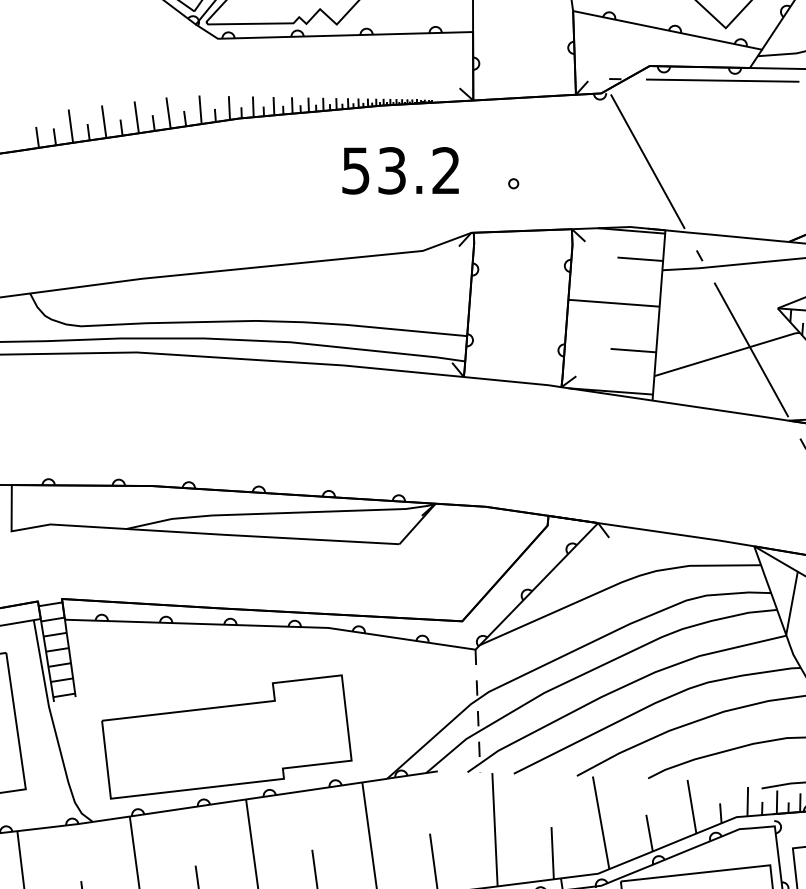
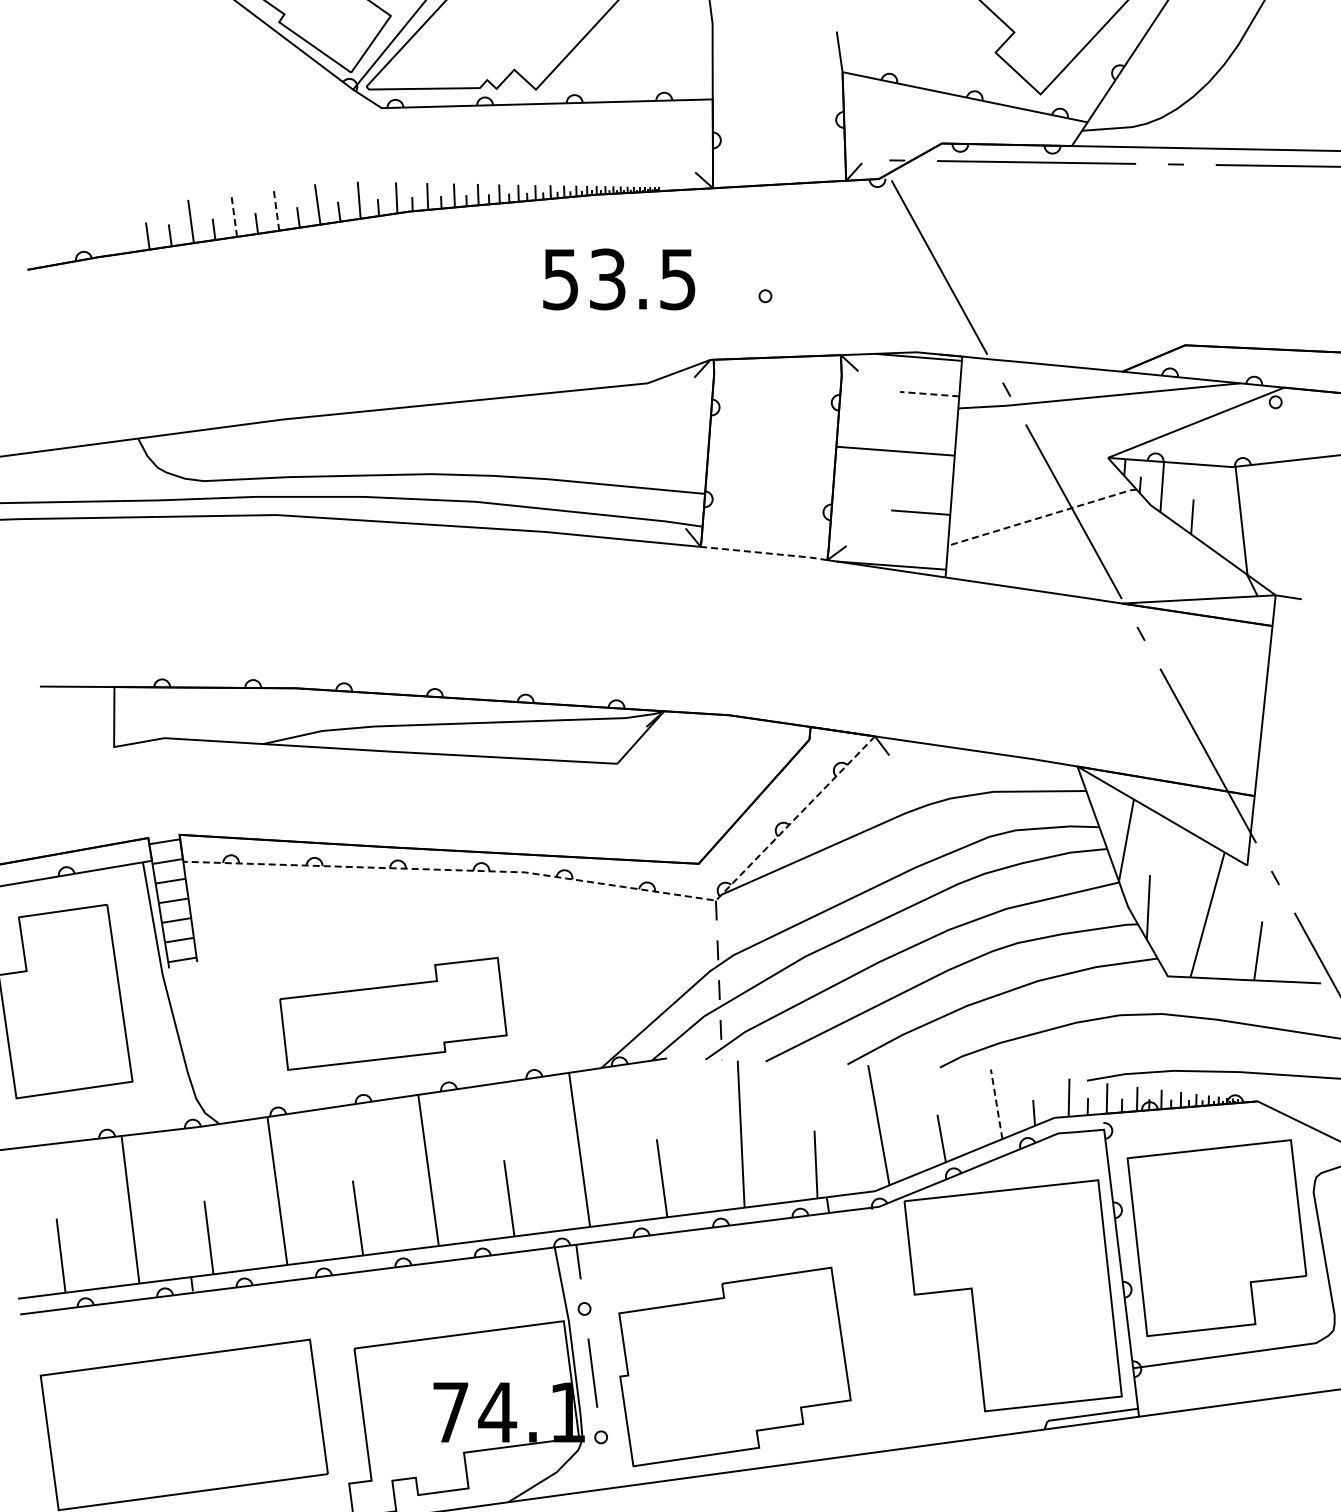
line: (136, 117) -> (276, 210), solid -> dashed
line: (104, 121) -> (234, 215), solid -> dashed
text: (445, 170) -> (677, 279), 53.2 -> 53.5
line: (640, 259) -> (929, 394), solid -> dashed
line: (728, 353) -> (1043, 516), solid -> dashed
line: (512, 382) -> (764, 553), solid -> dashed
line: (358, 632) -> (564, 878), solid -> dashed
part: (226, 736) -> (393, 1013), size x0.7
line: (691, 806) -> (996, 1103), solid -> dashed

